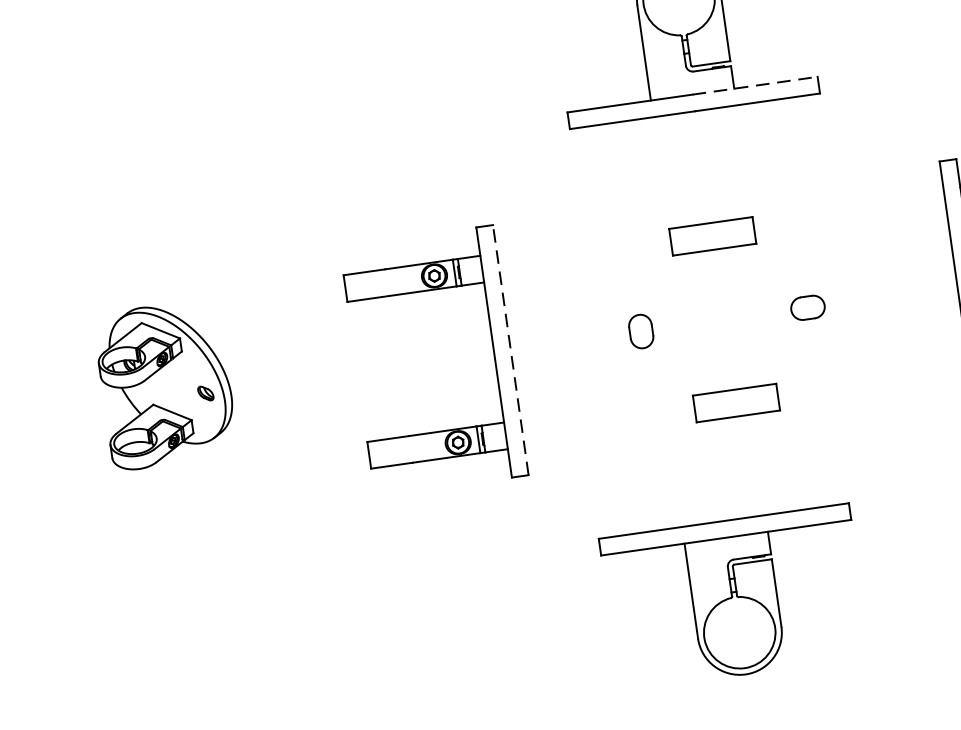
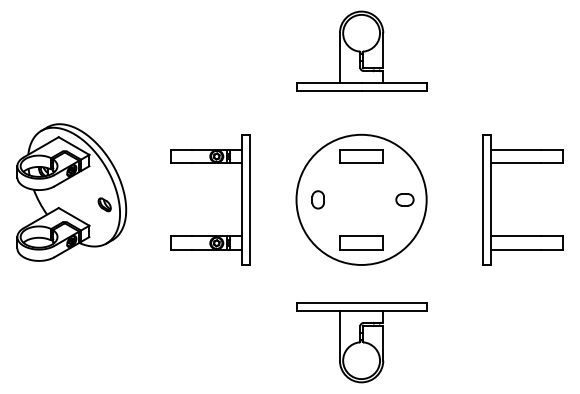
line: (755, 85) -> (394, 82), dashed -> solid
circle: (724, 318) -> (361, 199), added
line: (511, 349) -> (250, 199), dashed -> solid
part: (165, 384) -> (71, 192), size x1.67
part: (734, 597) -> (361, 342), moved

